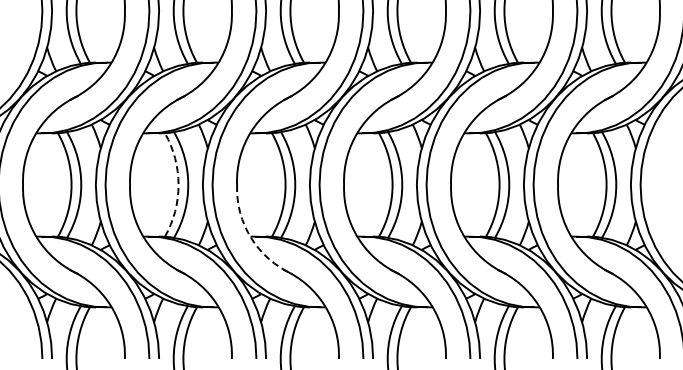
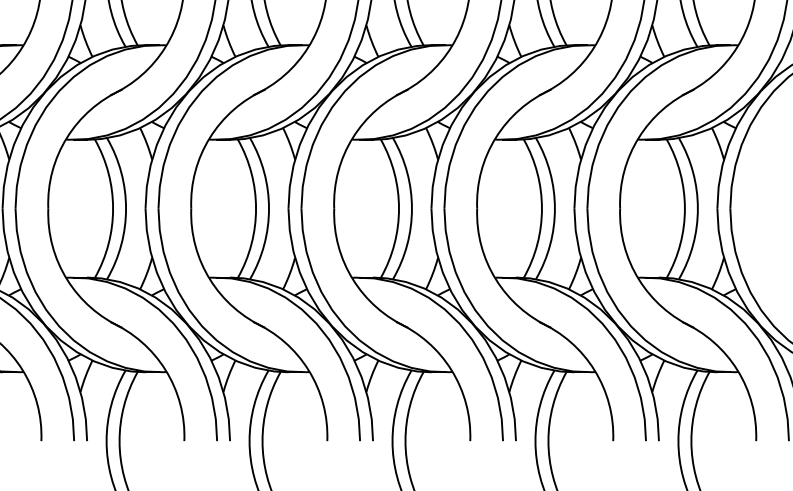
arc: (178, 184) -> (113, 208), dashed -> solid
arc: (251, 238) -> (210, 280), dashed -> solid

